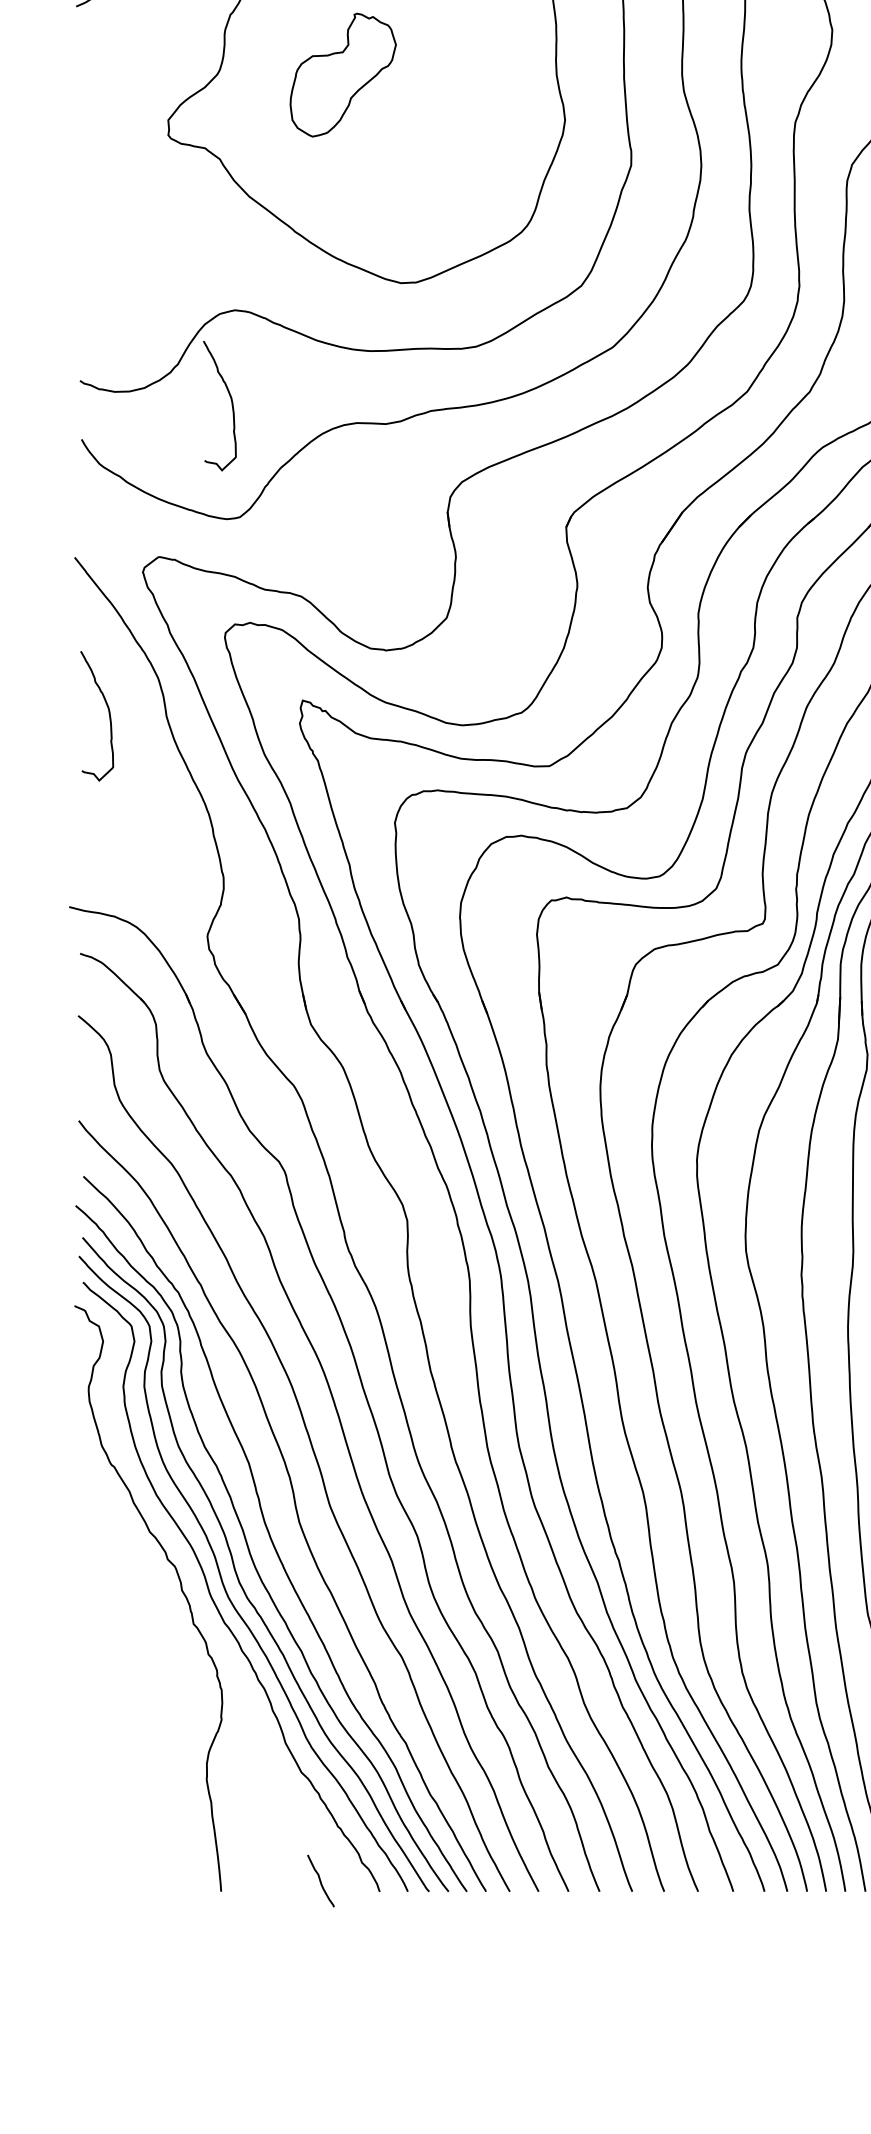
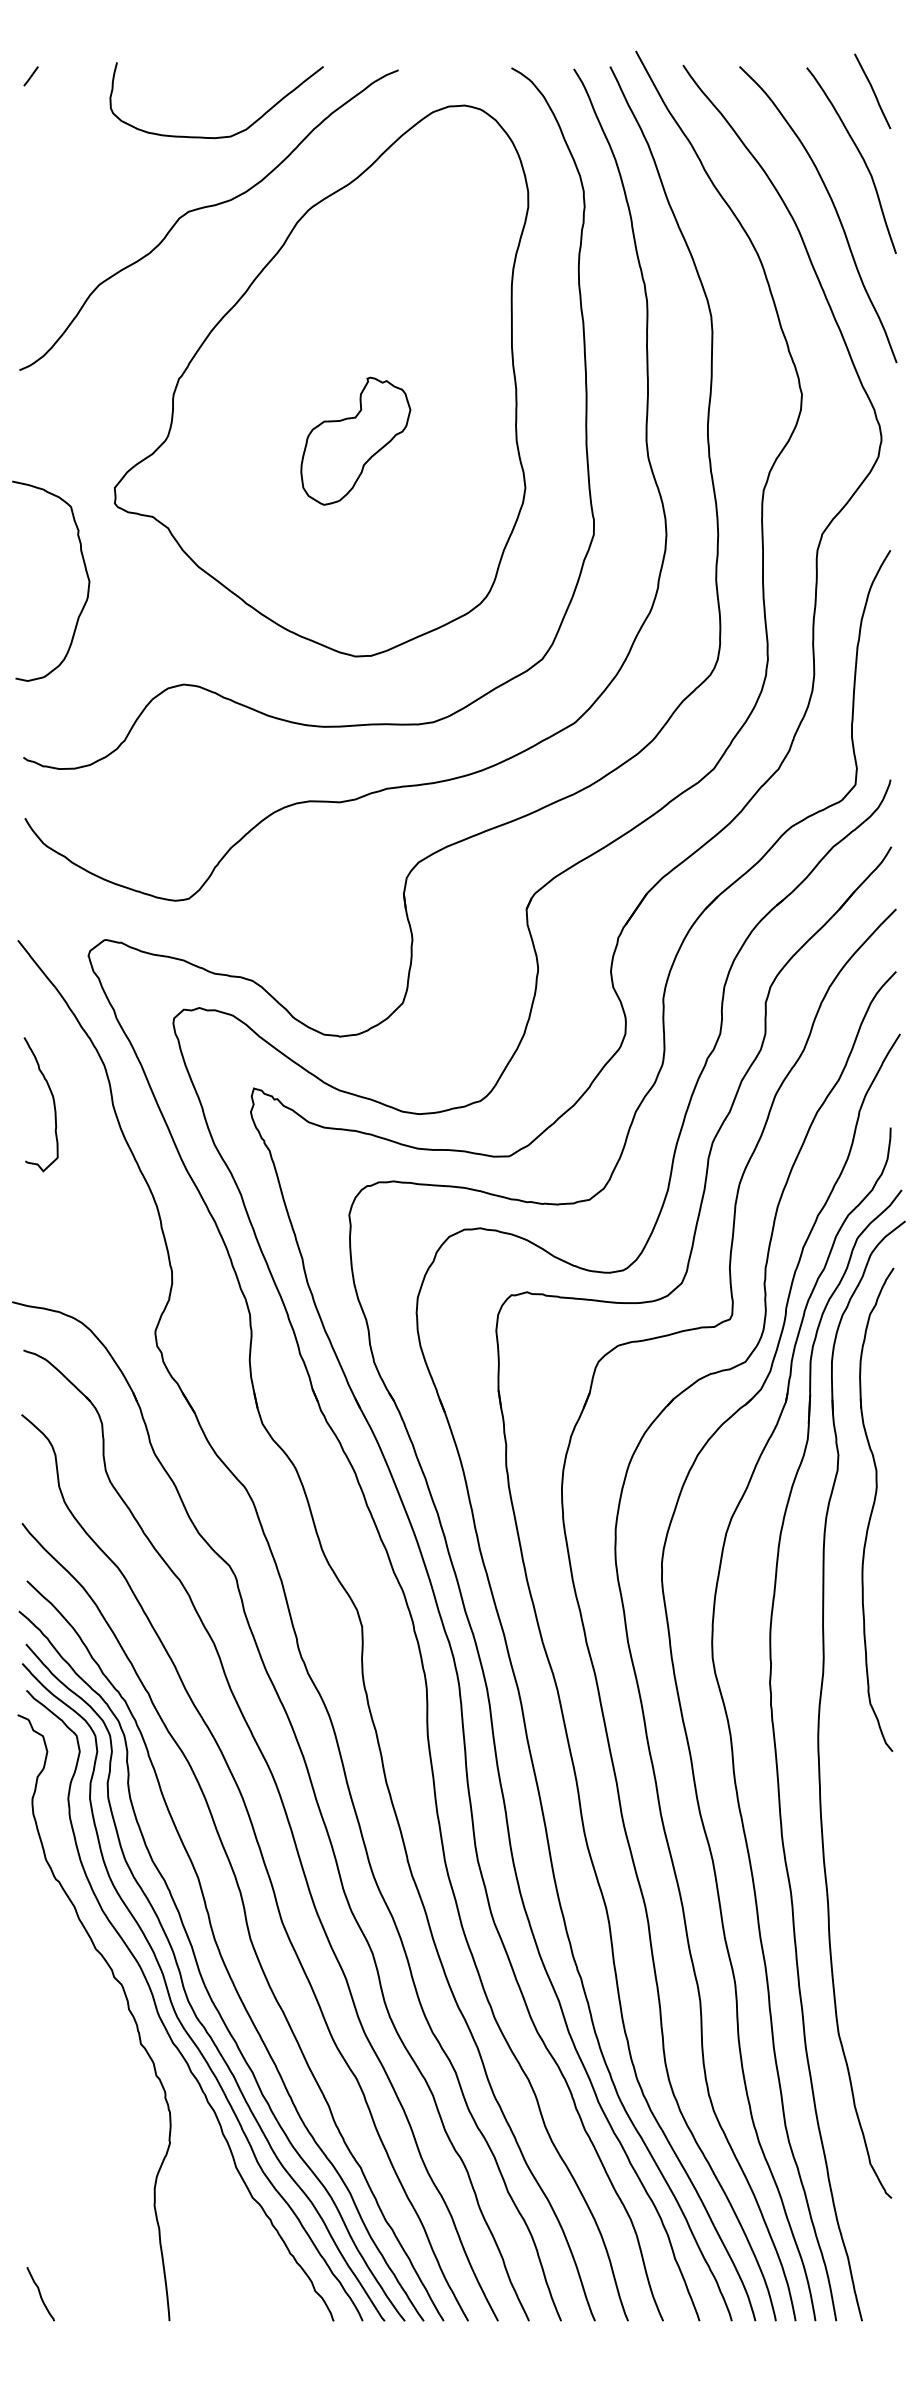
part: (342, 74) -> (355, 440), moved
curve: (139, 198) -> (84, 568), added
curve: (230, 401) -> (179, 778), removed
curve: (320, 1881) -> (40, 2294), moved

